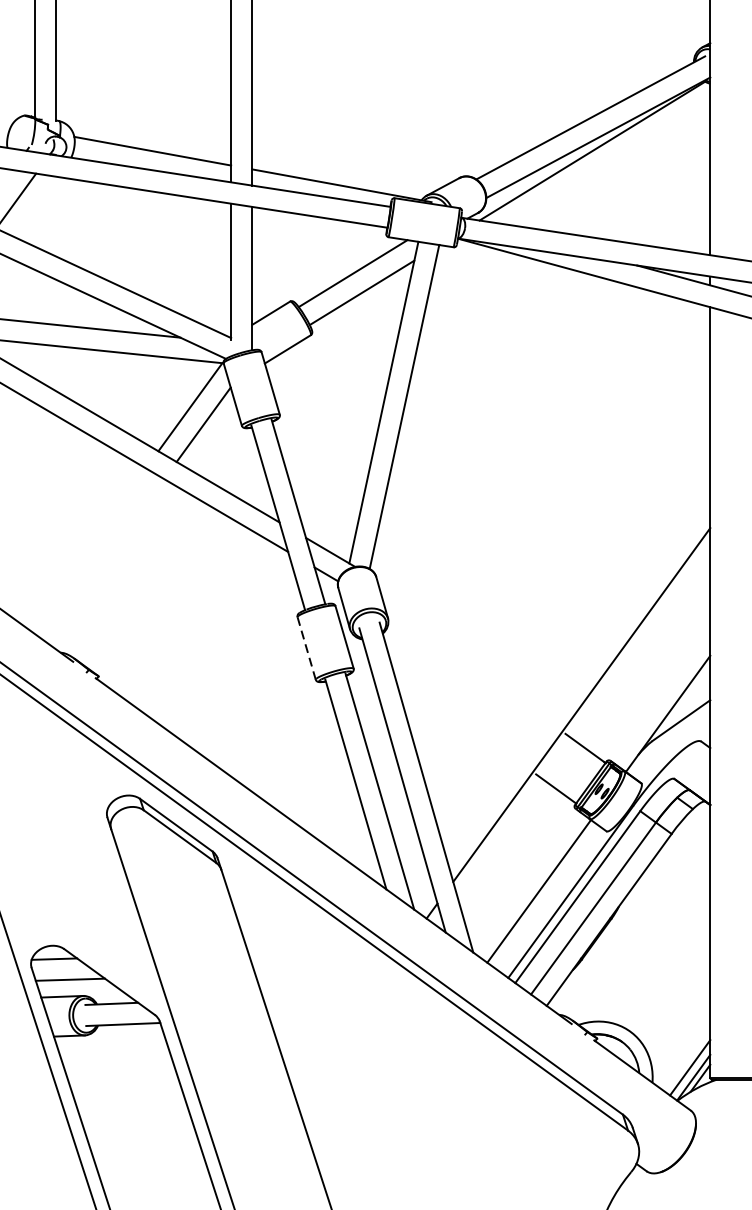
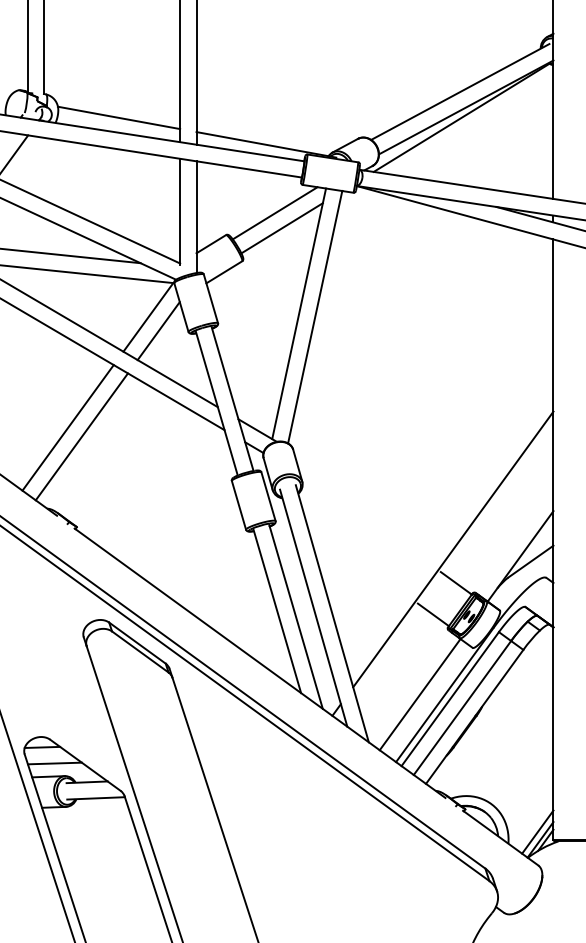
line: (86, 548) -> (67, 427), added
line: (104, 560) -> (81, 436), added
line: (307, 648) -> (239, 505), dashed -> solid

